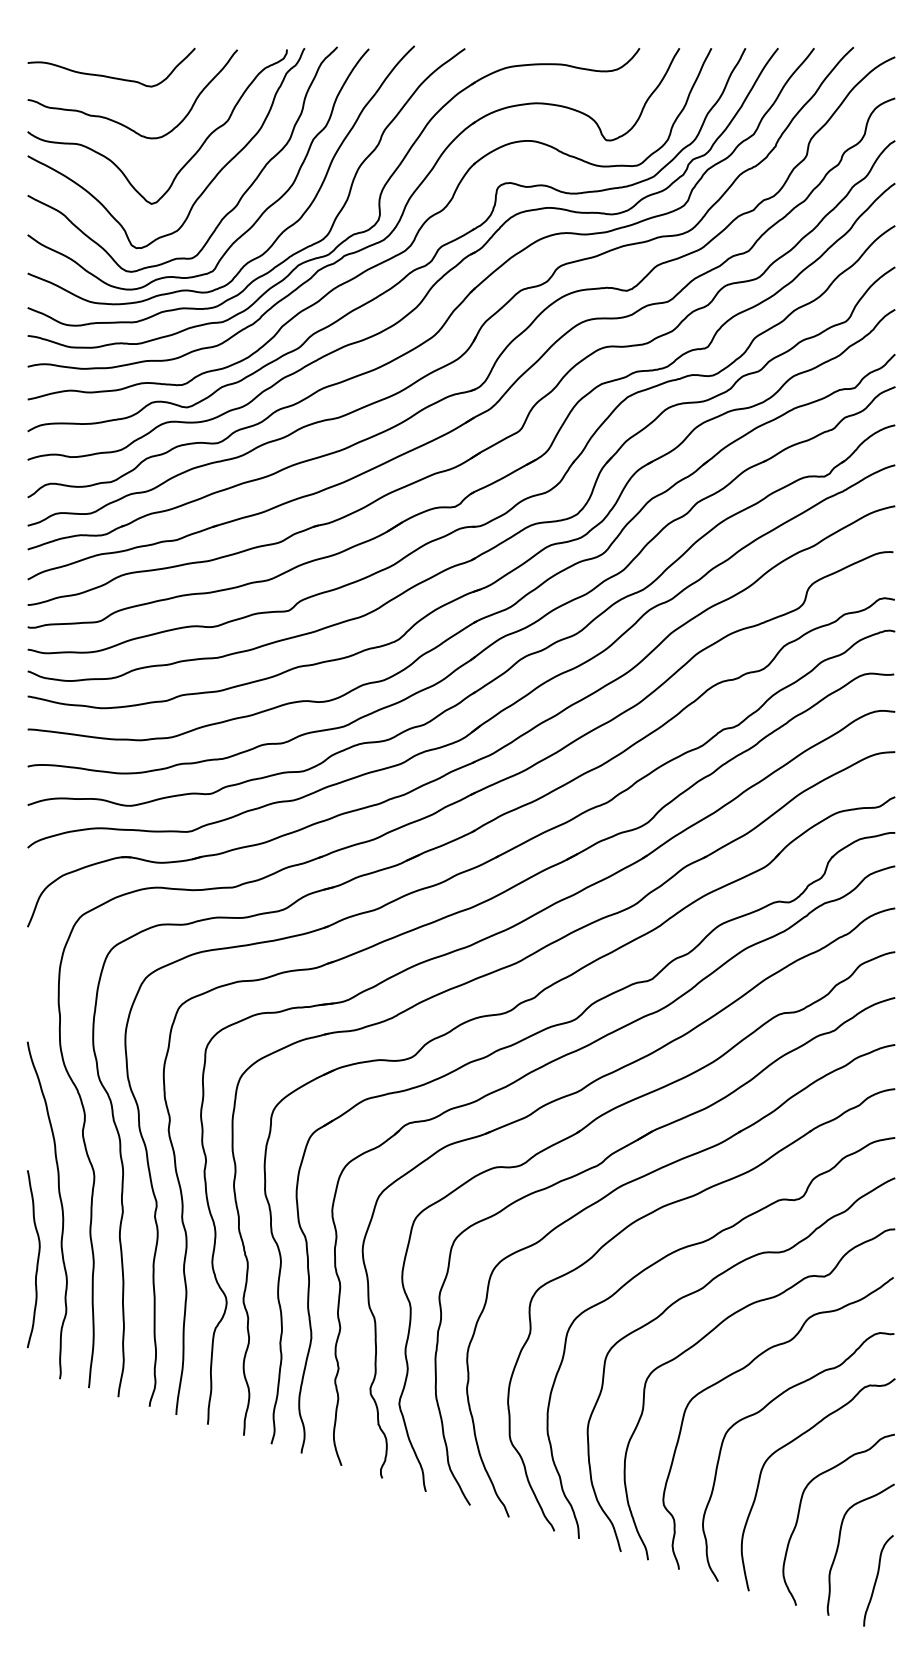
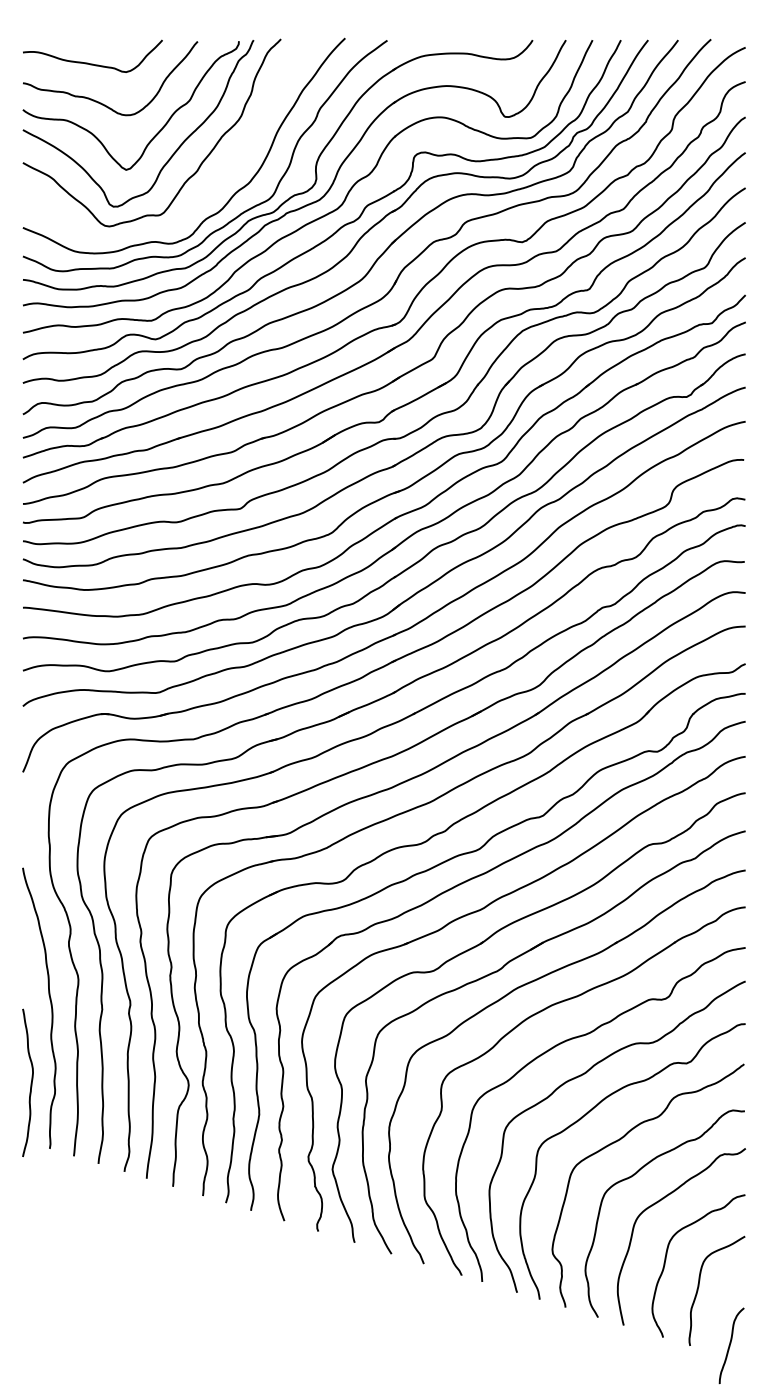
curve: (256, 219) -> (213, 182), removed
curve: (36, 1259) -> (30, 1083), moved
curve: (877, 1580) -> (730, 1345), moved

